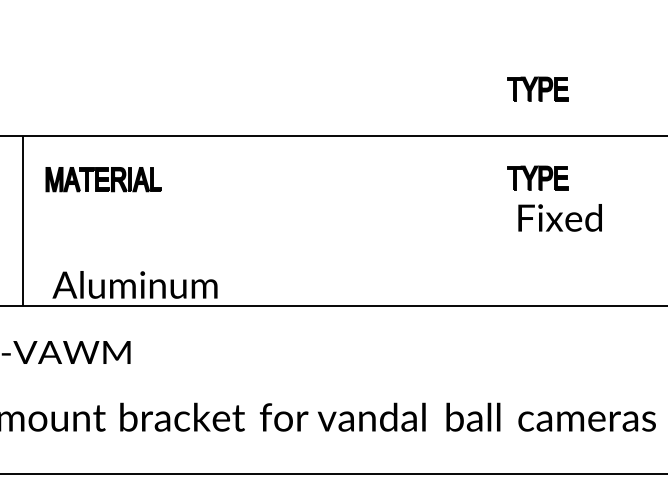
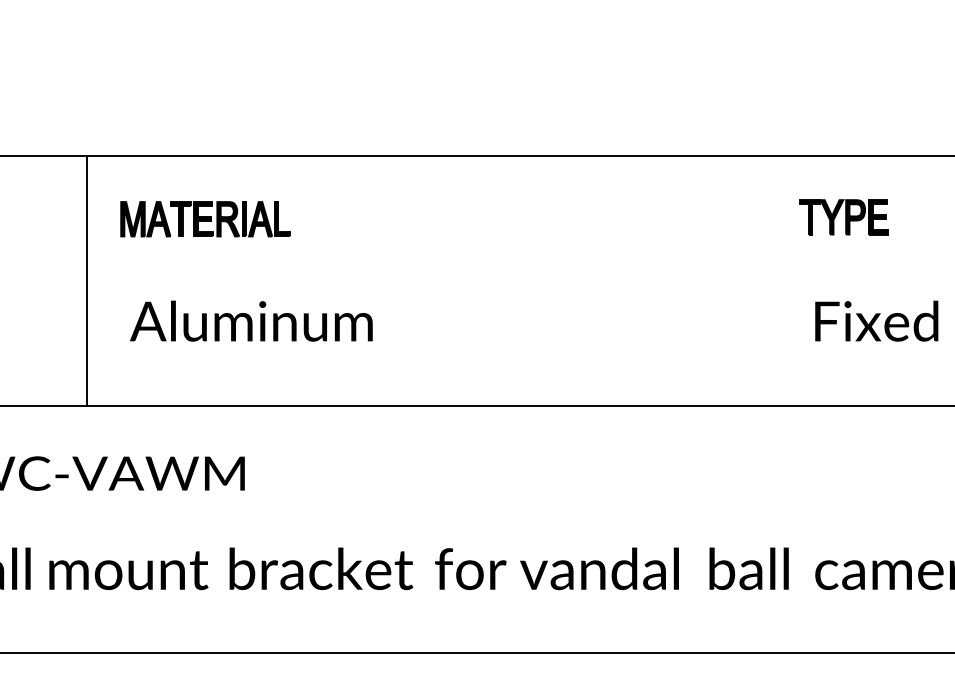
part: (537, 88) -> (843, 85), removed
text: (559, 217) -> (875, 320), moved
text: (134, 284) -> (250, 320), moved

